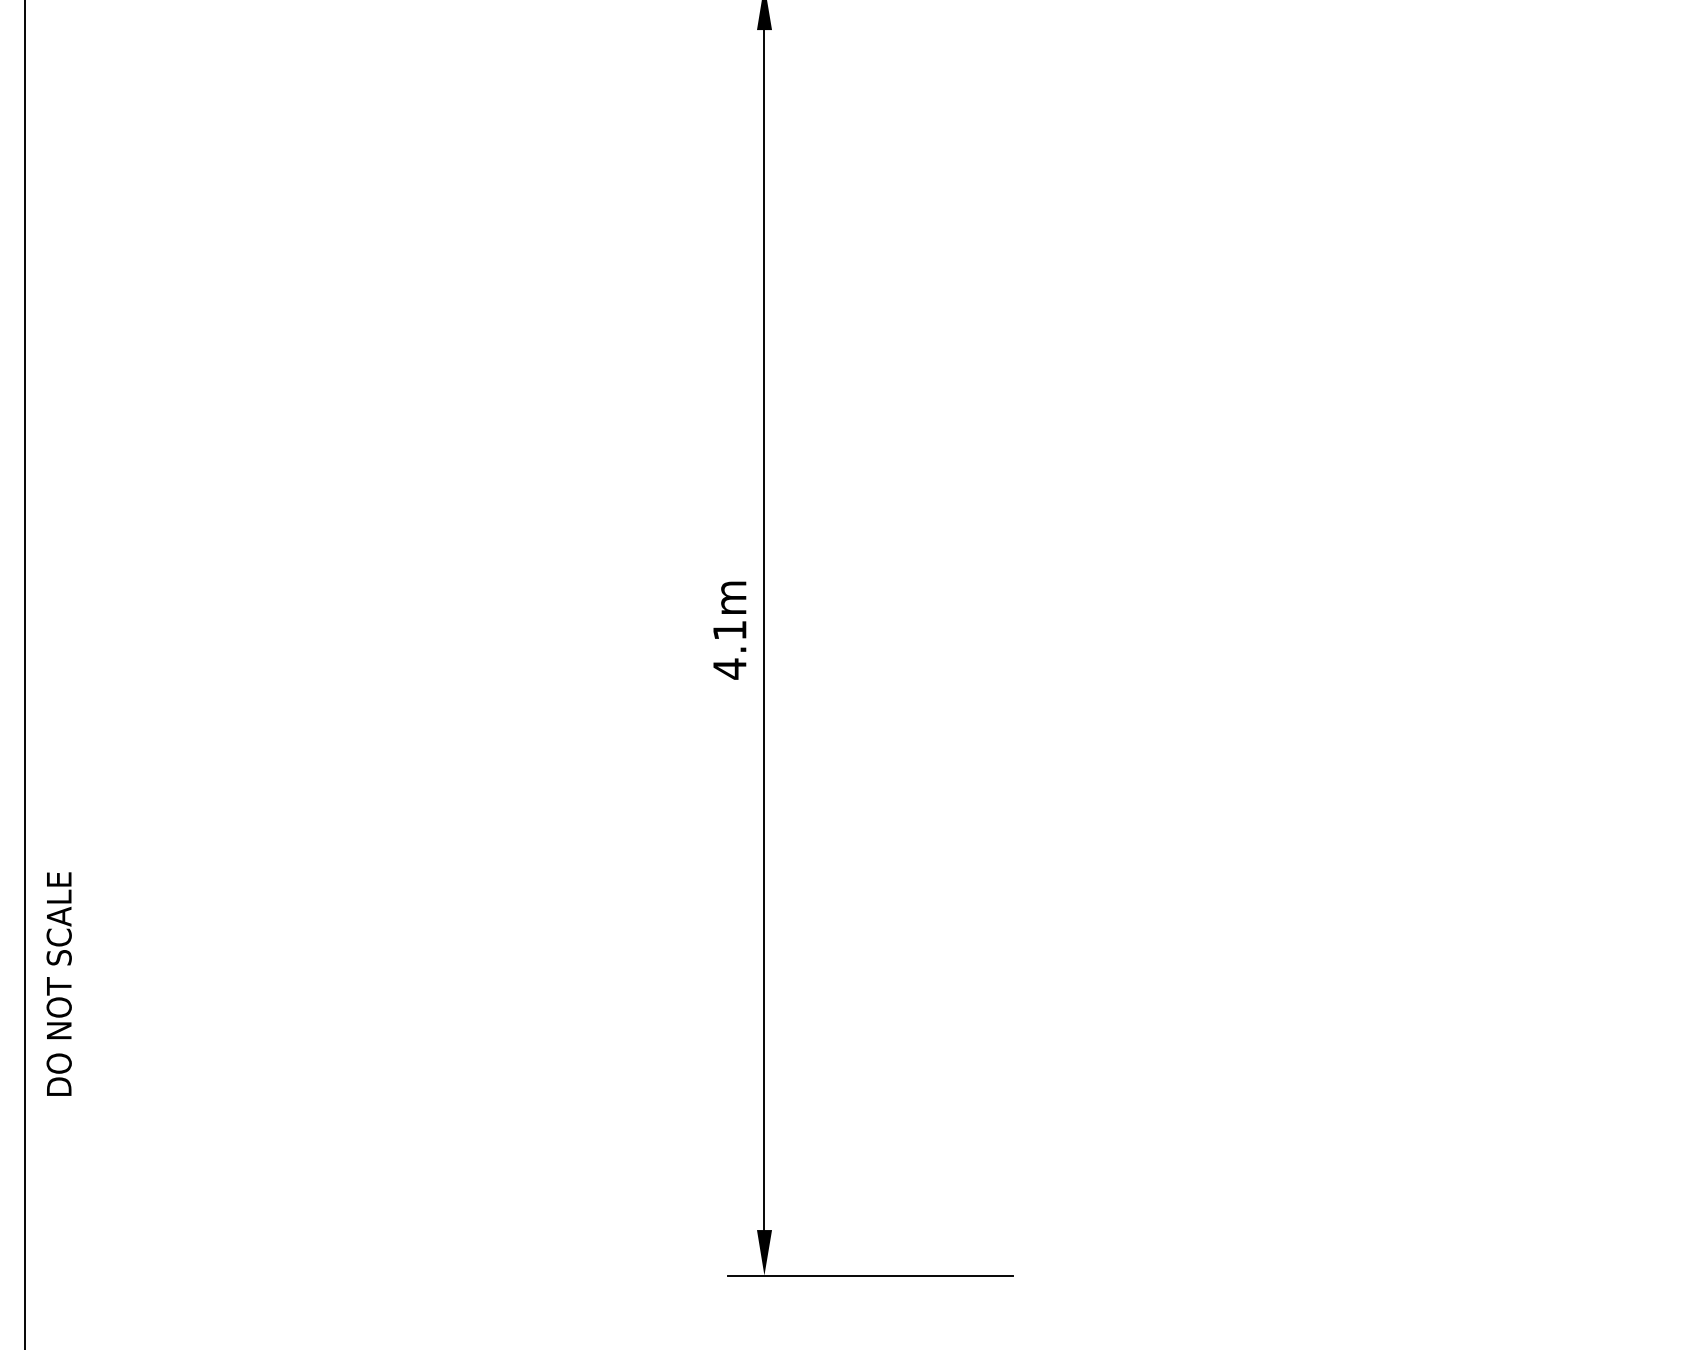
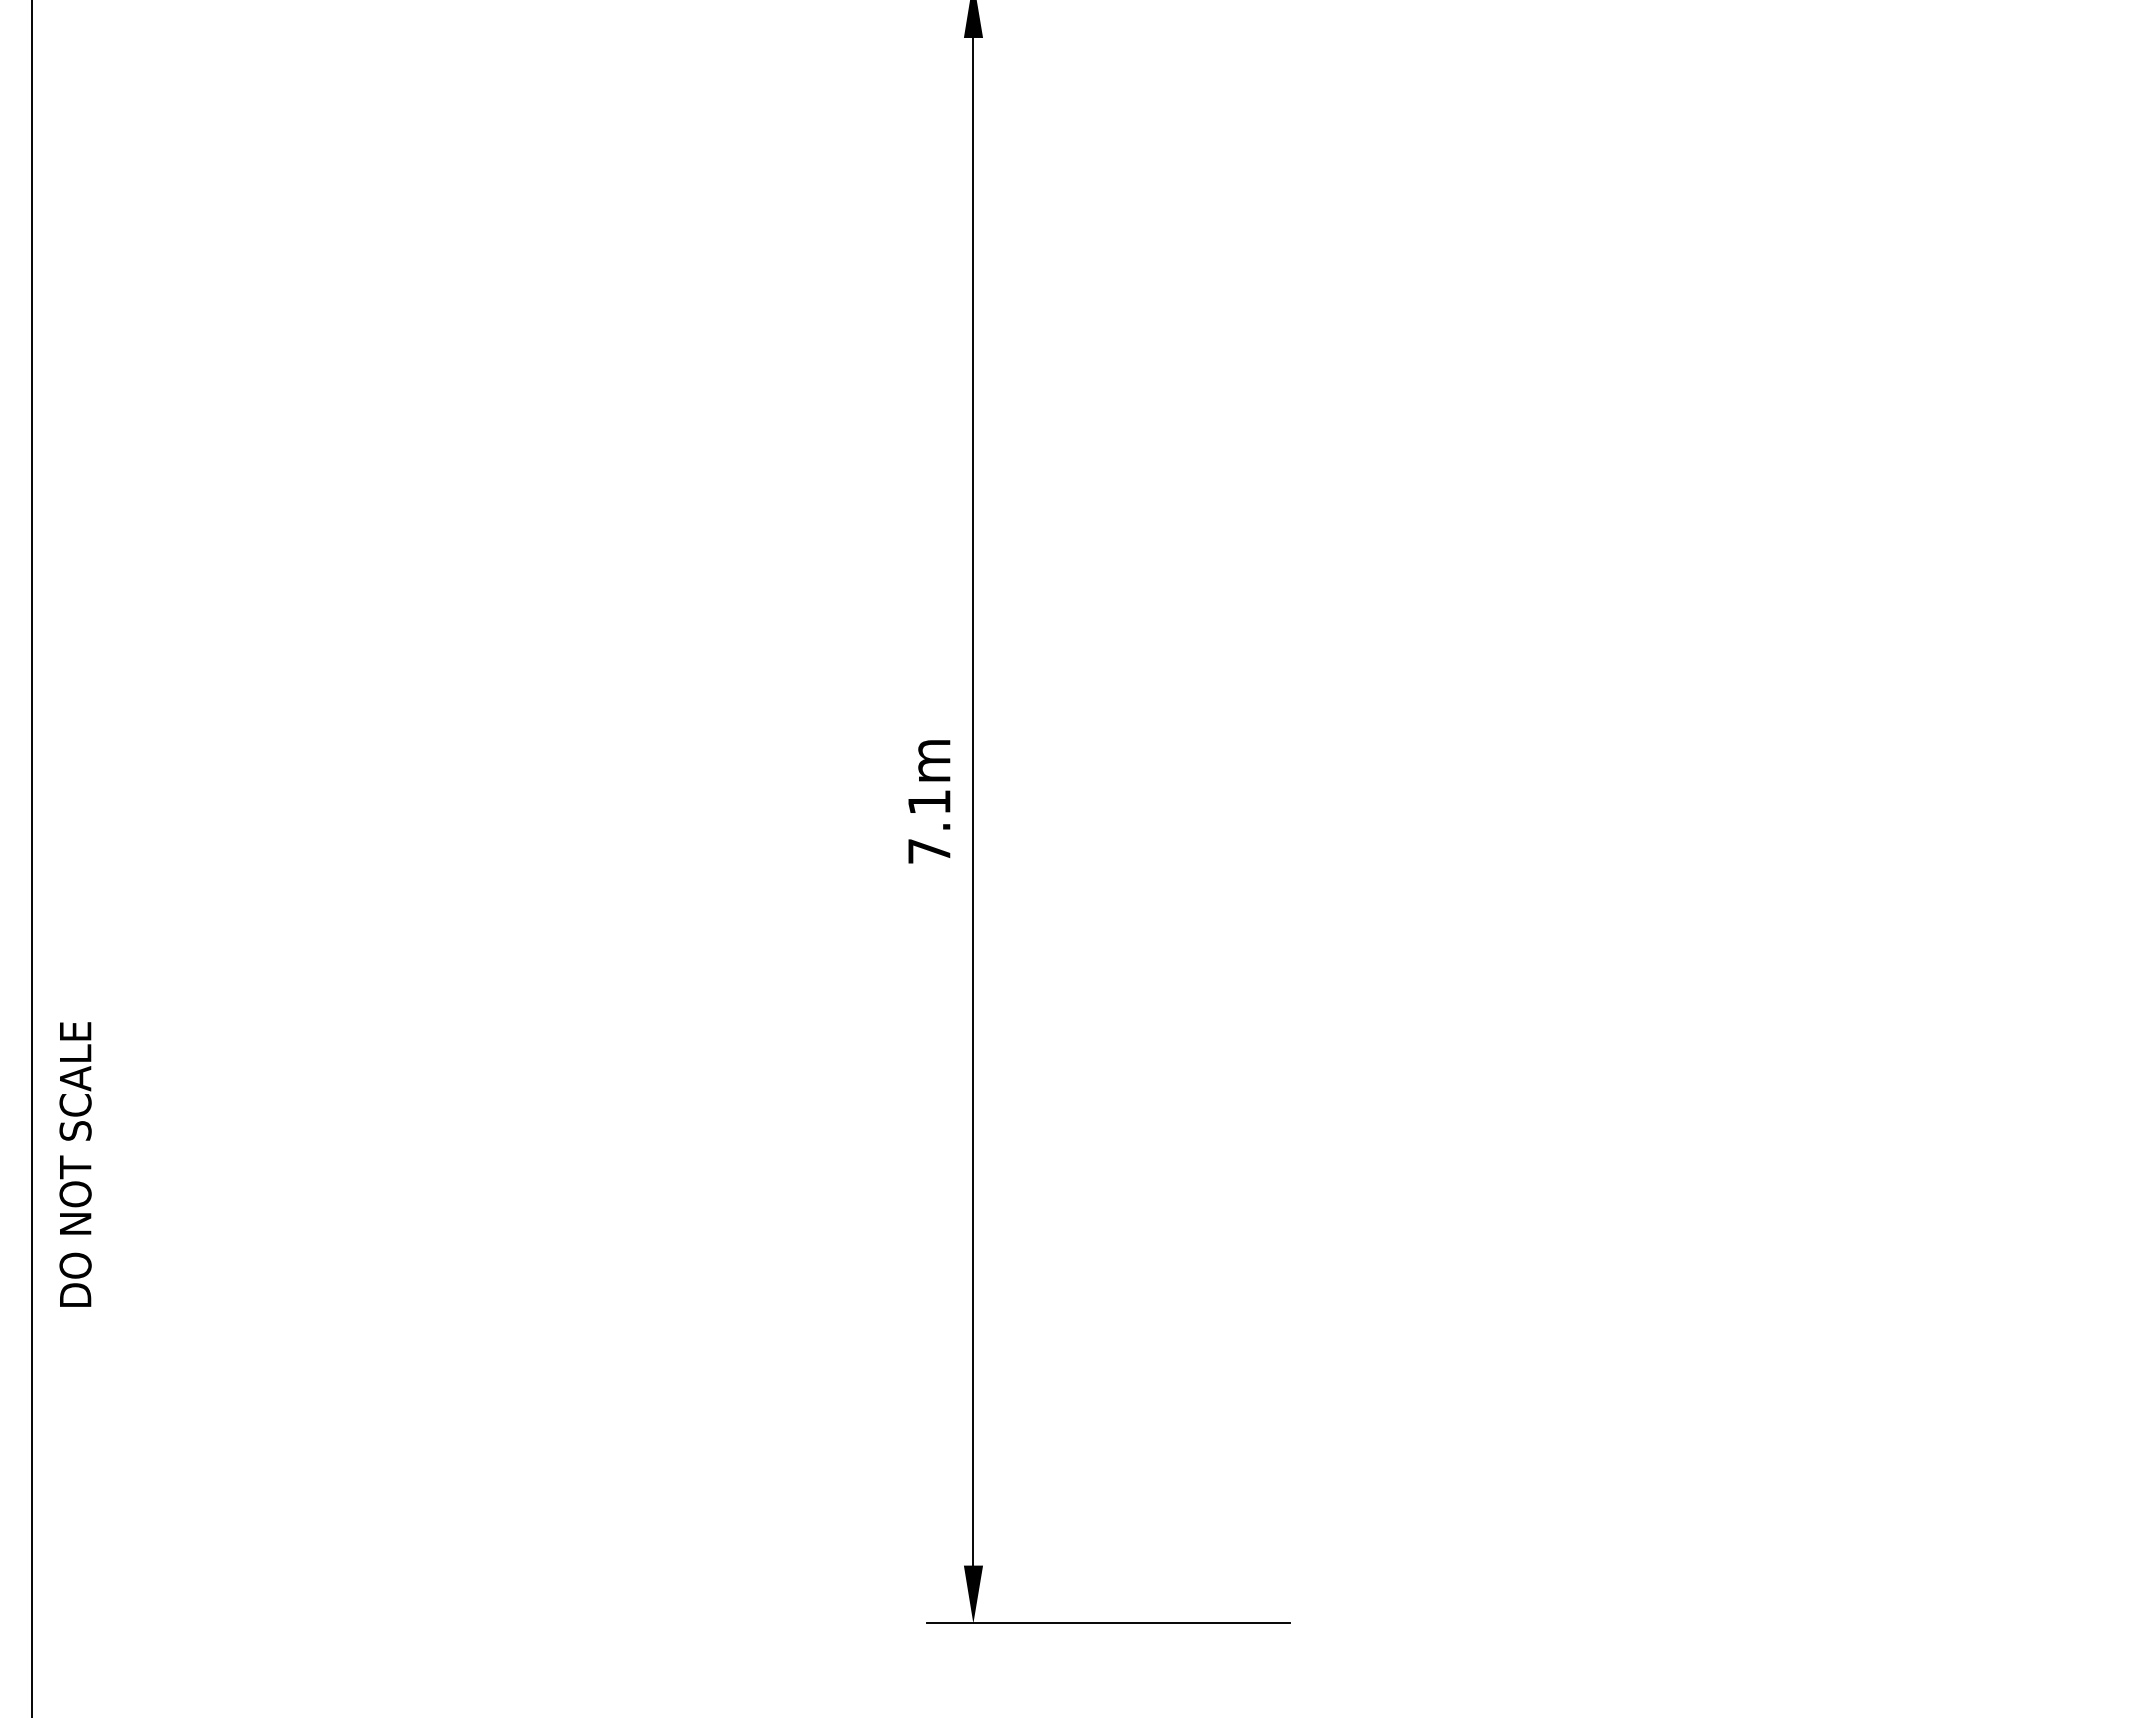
text: (729, 669) -> (929, 851), 4.1m -> 7.1m
text: (59, 984) -> (75, 1164), moved

